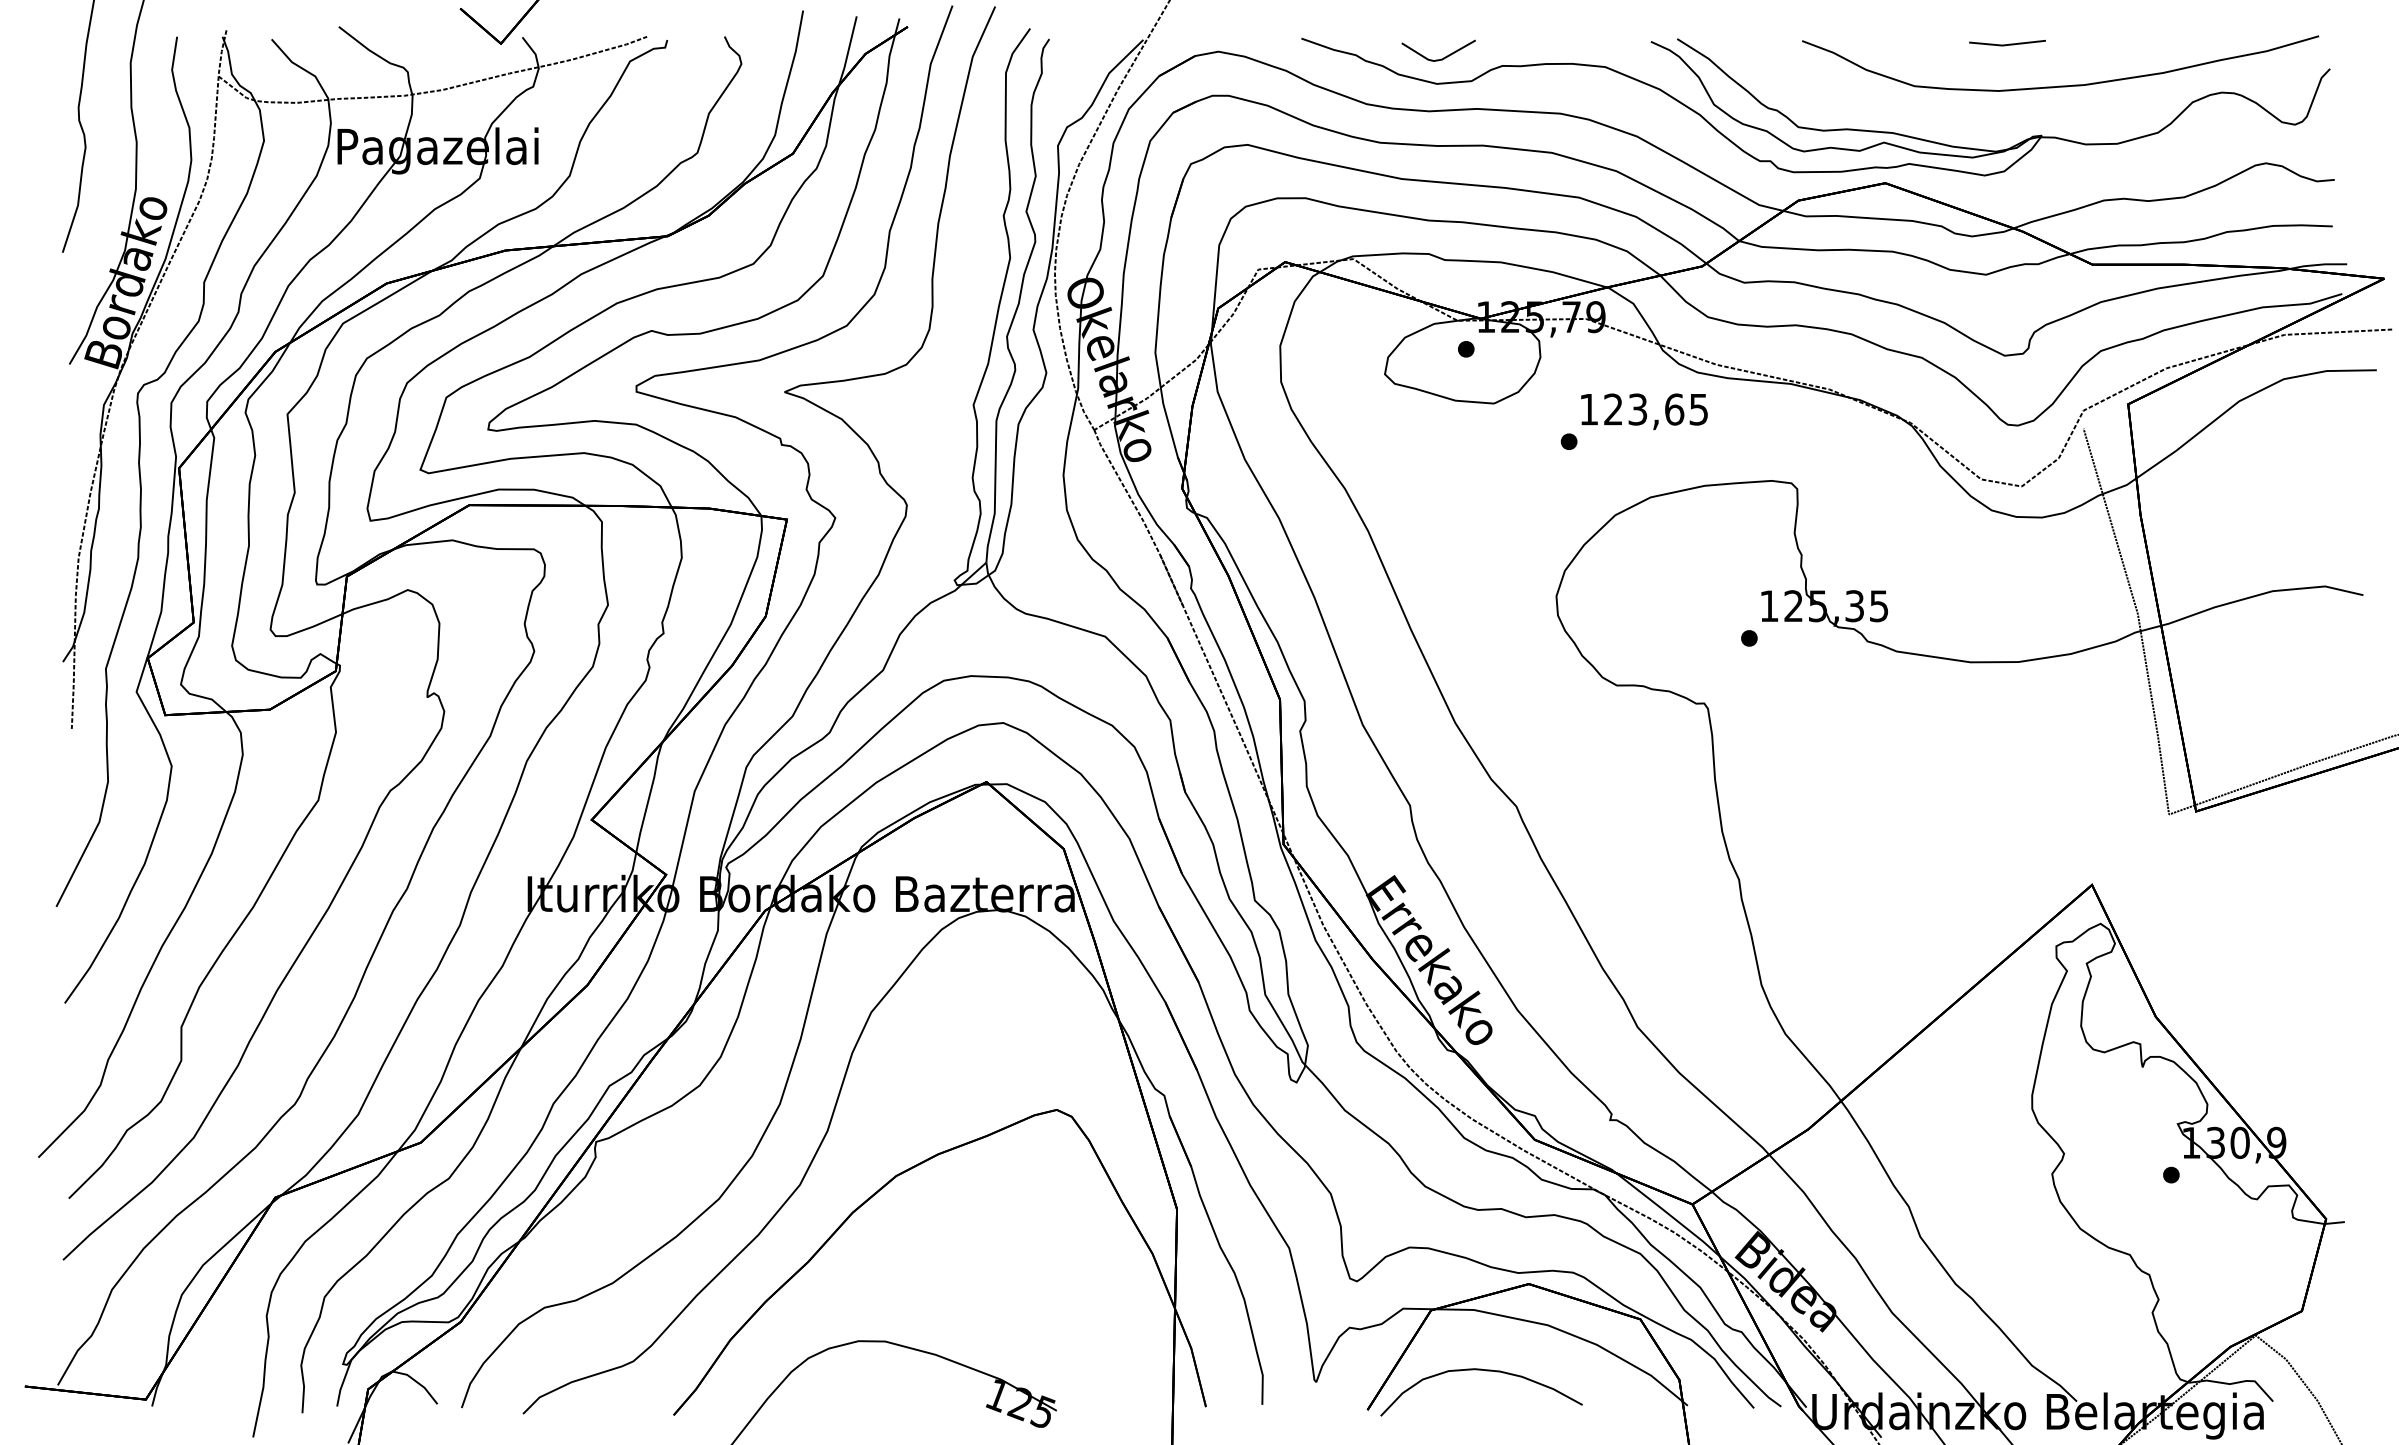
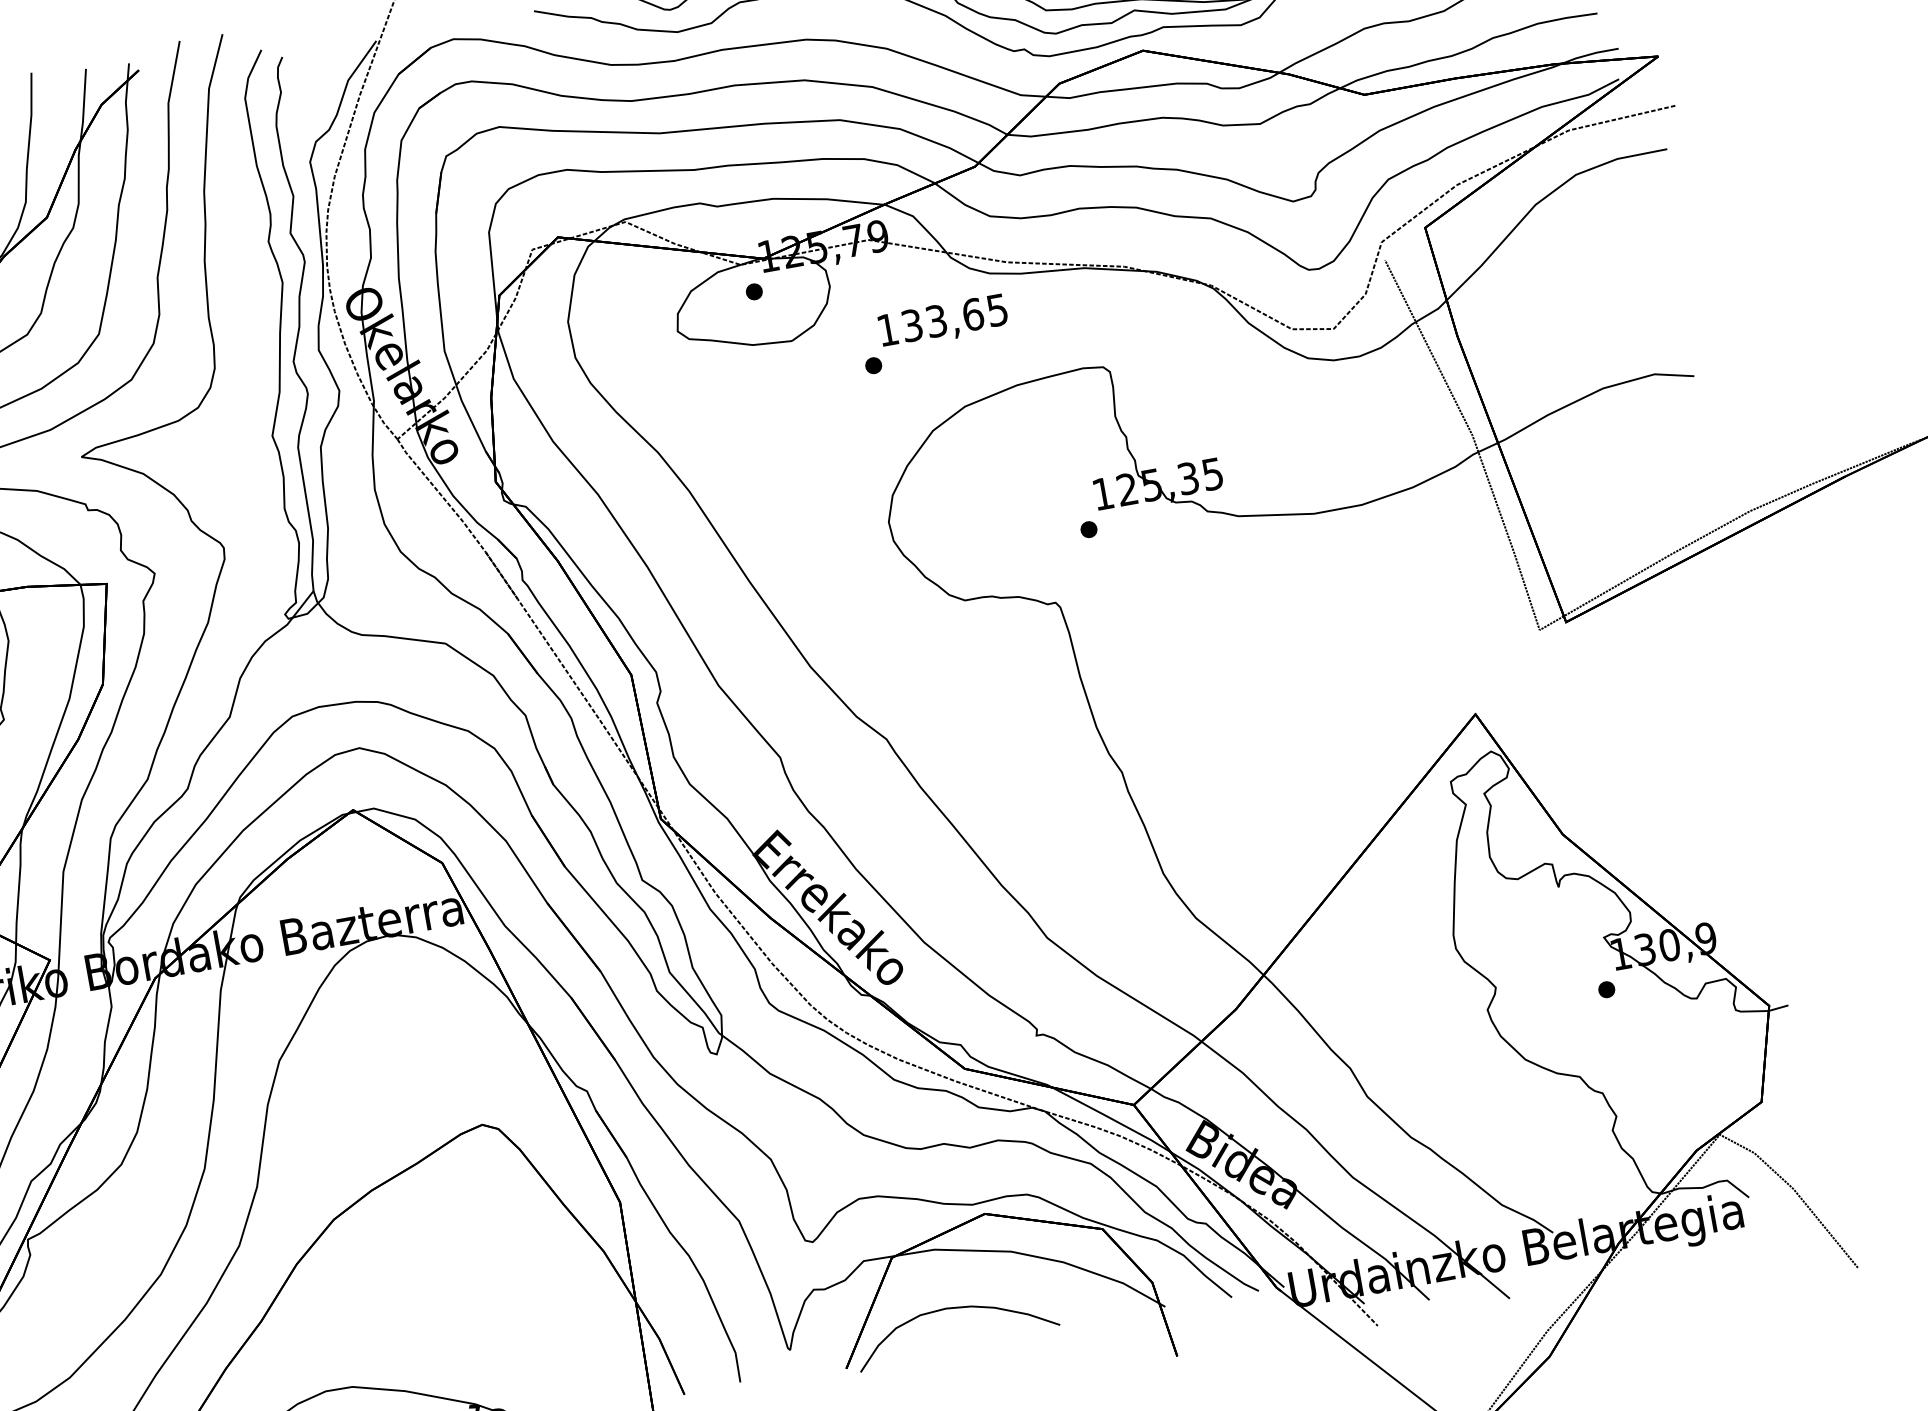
text: (1613, 409) -> (912, 325), 123,65 -> 133,65

